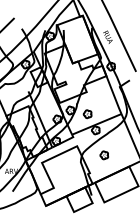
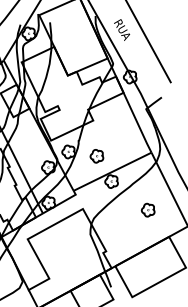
part: (104, 155) -> (148, 210), moved

